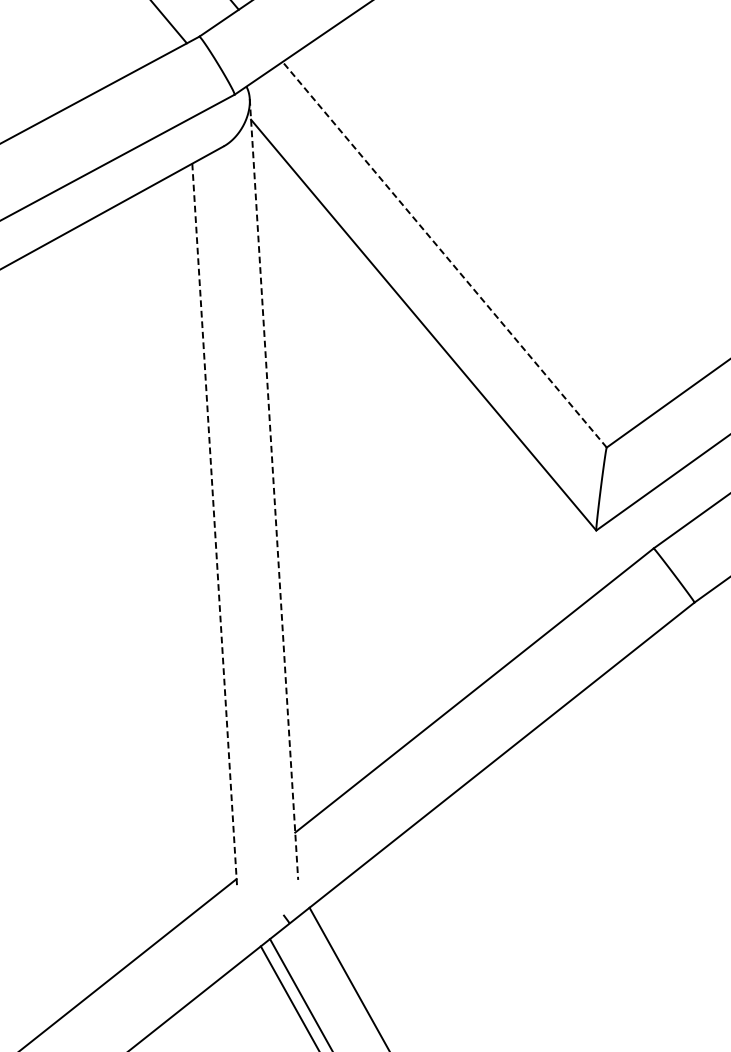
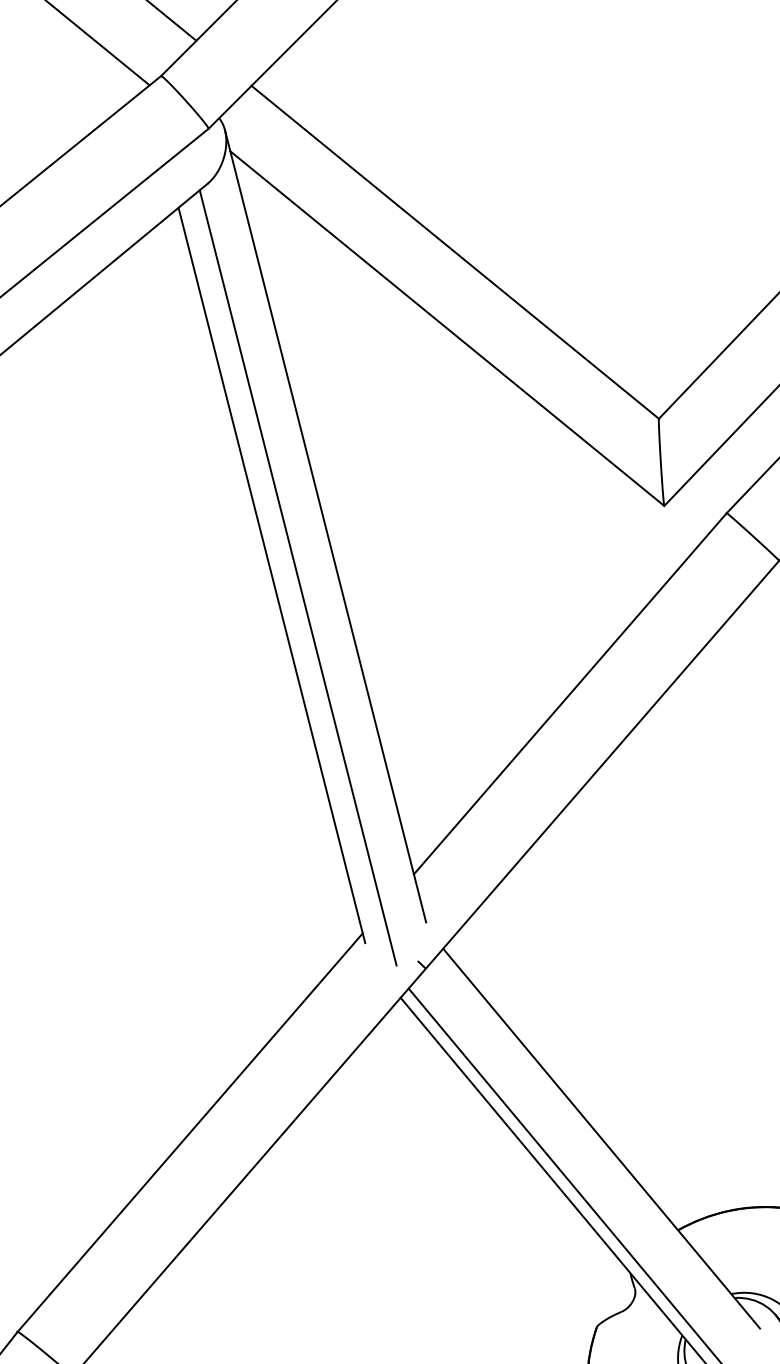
line: (443, 254) -> (454, 252), dashed -> solid
line: (273, 489) -> (325, 526), dashed -> solid
line: (215, 526) -> (272, 575), dashed -> solid
line: (238, 532) -> (297, 577), added

